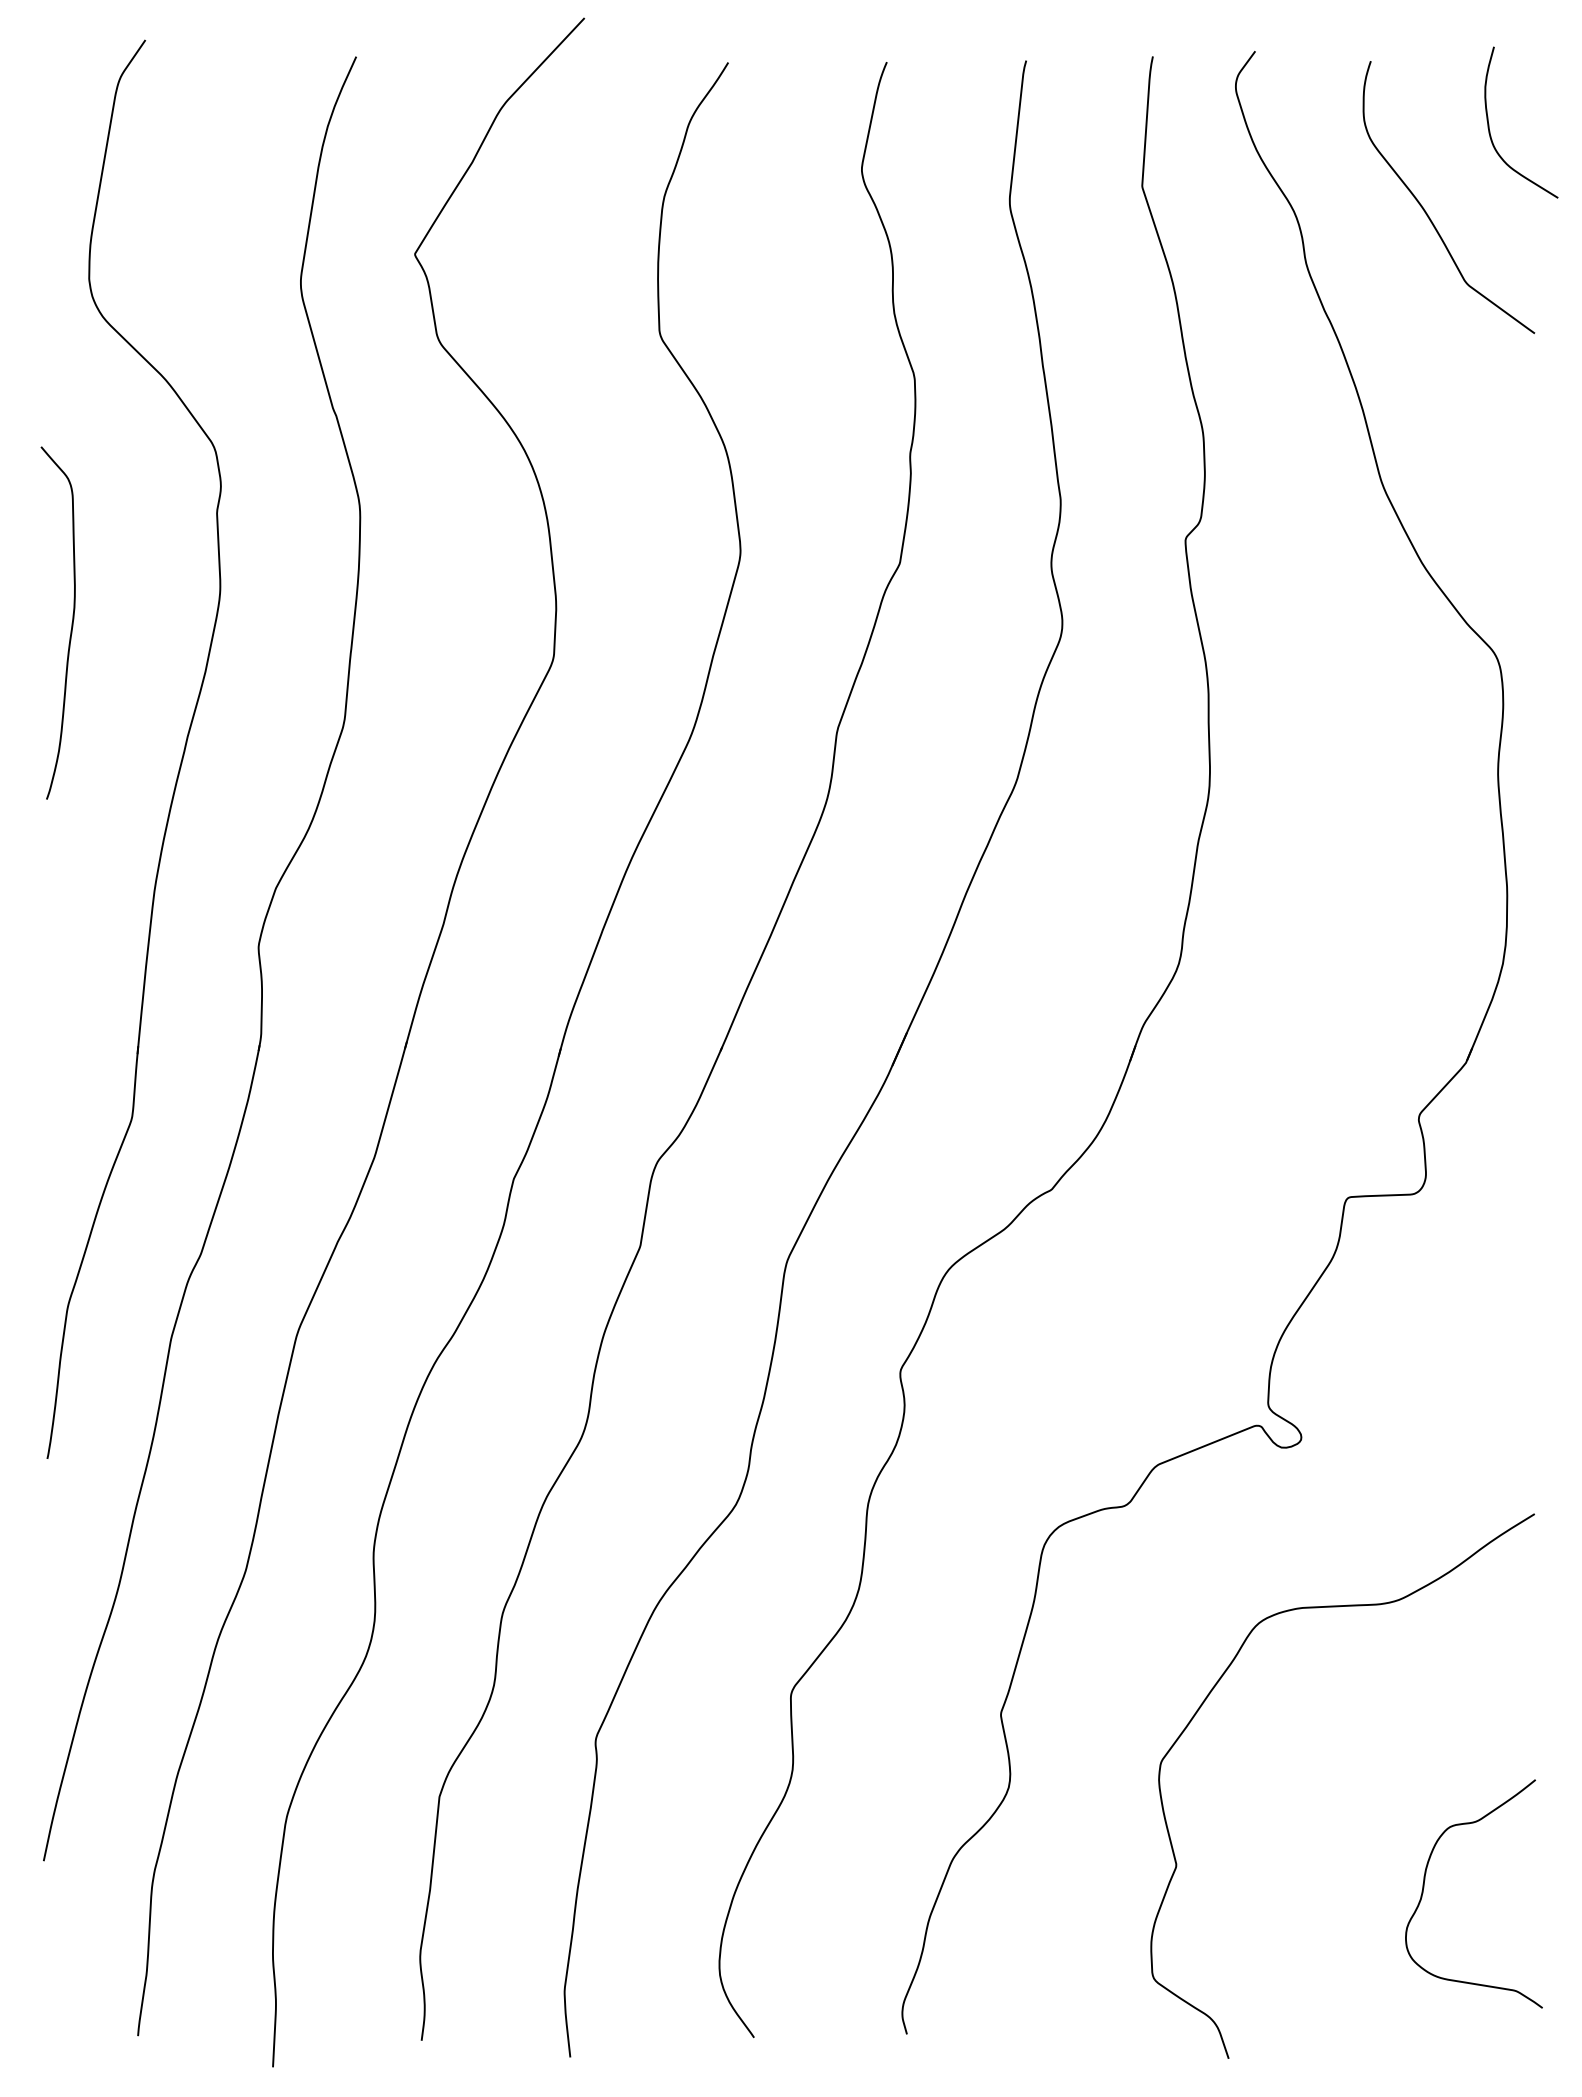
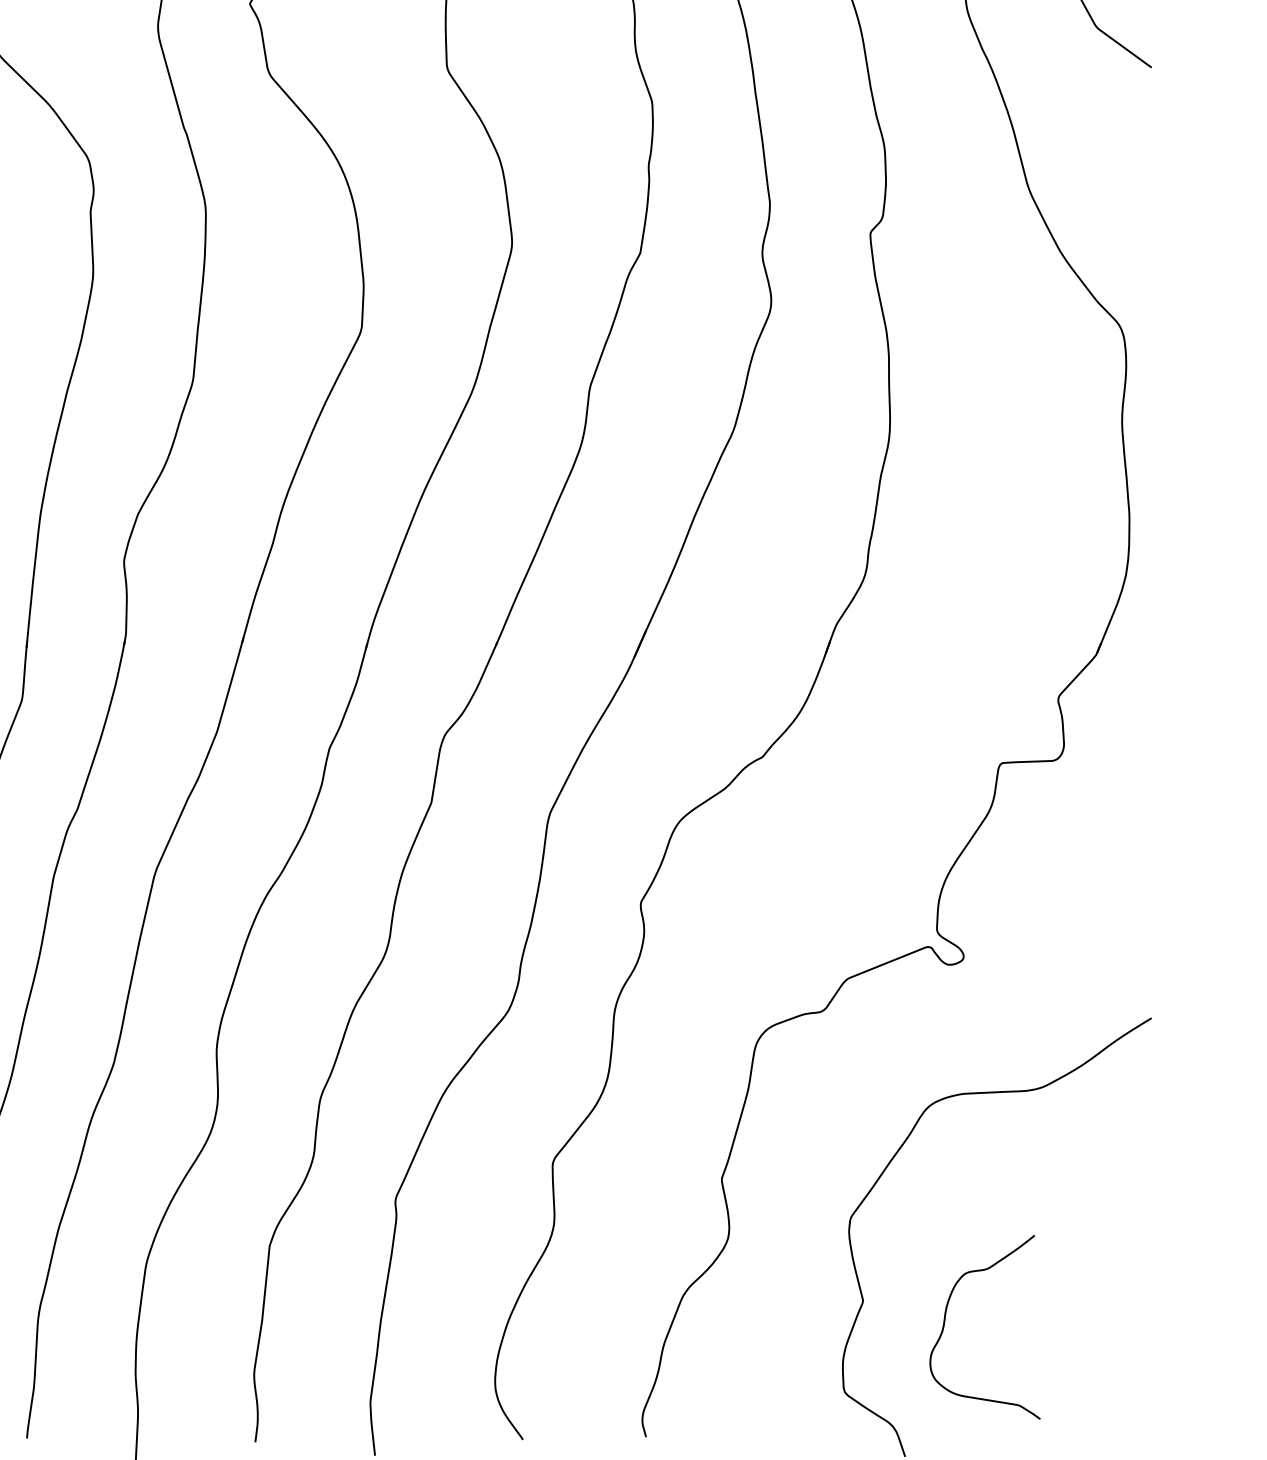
curve: (1424, 1887) -> (945, 1322), moved

